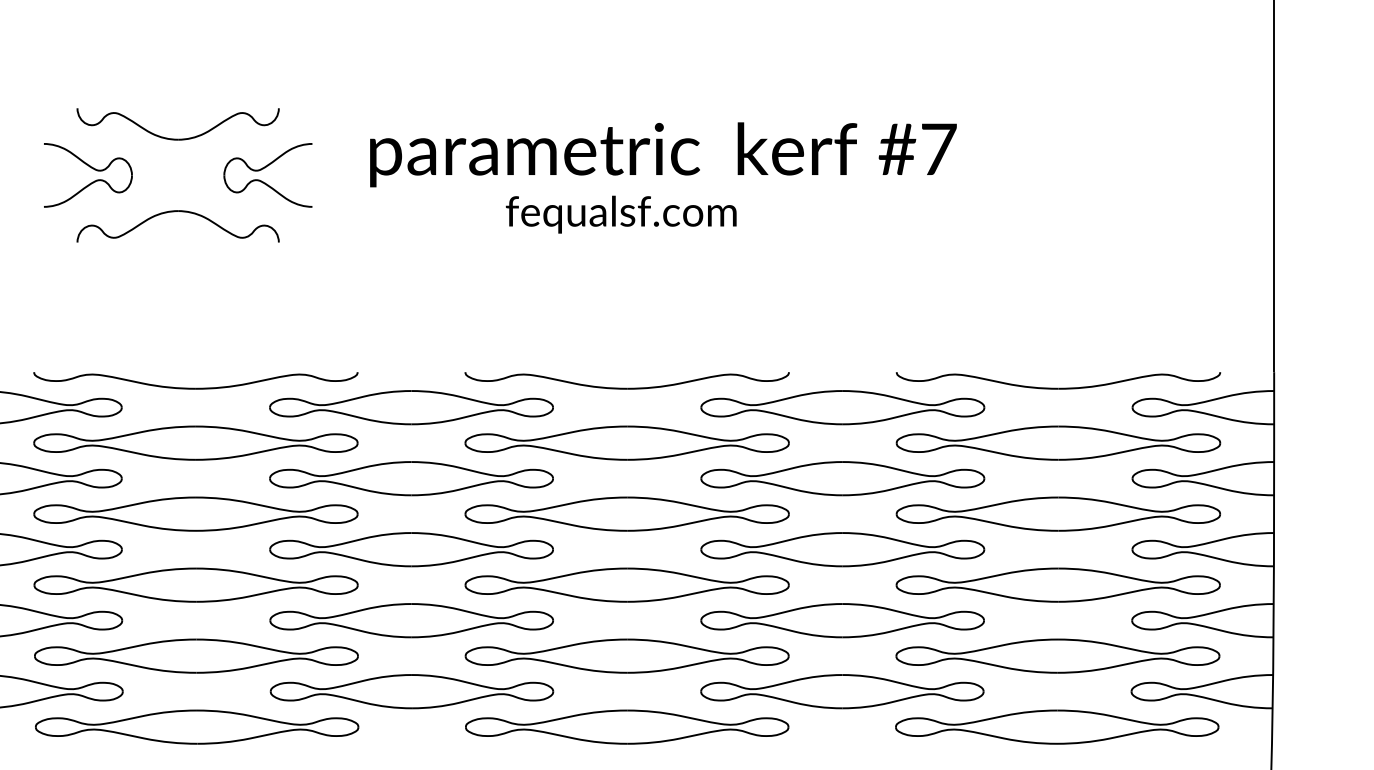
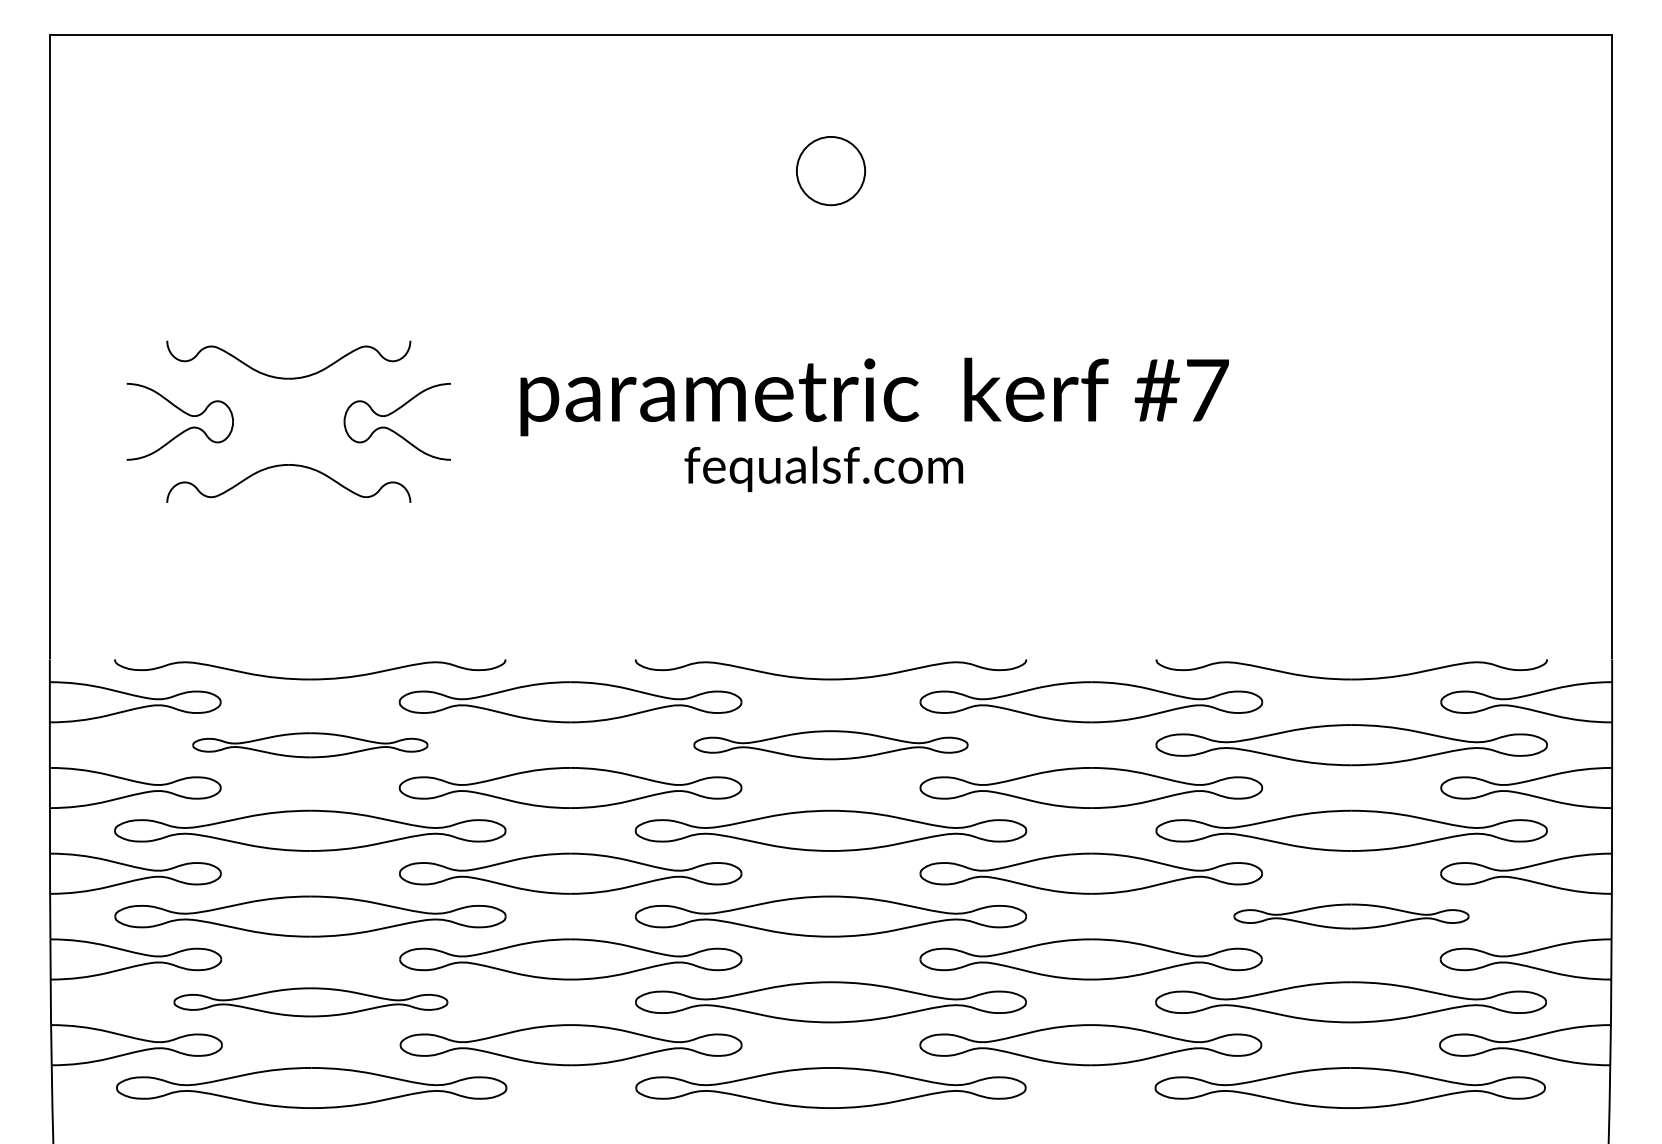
part: (196, 443) -> (310, 745), size x0.6
part: (626, 443) -> (830, 745), size x0.7
part: (1058, 585) -> (1351, 916), size x0.6
part: (196, 656) -> (310, 1002), size x0.7

